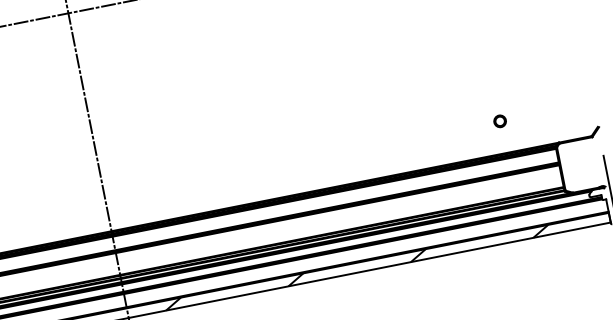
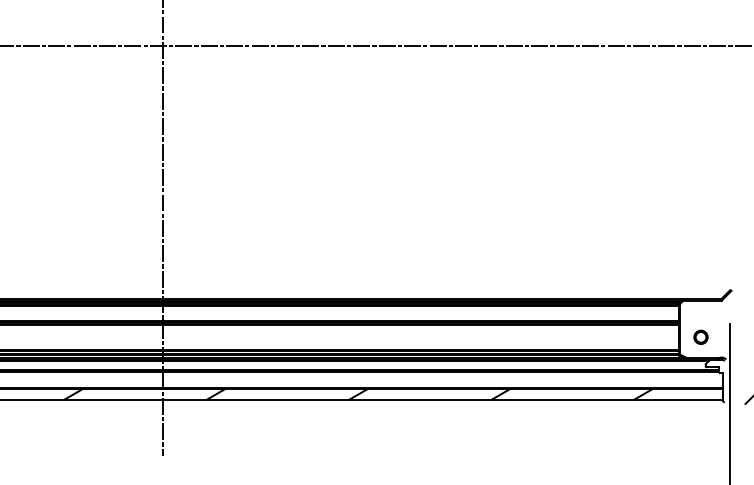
circle: (499, 120) -> (700, 336), moved

